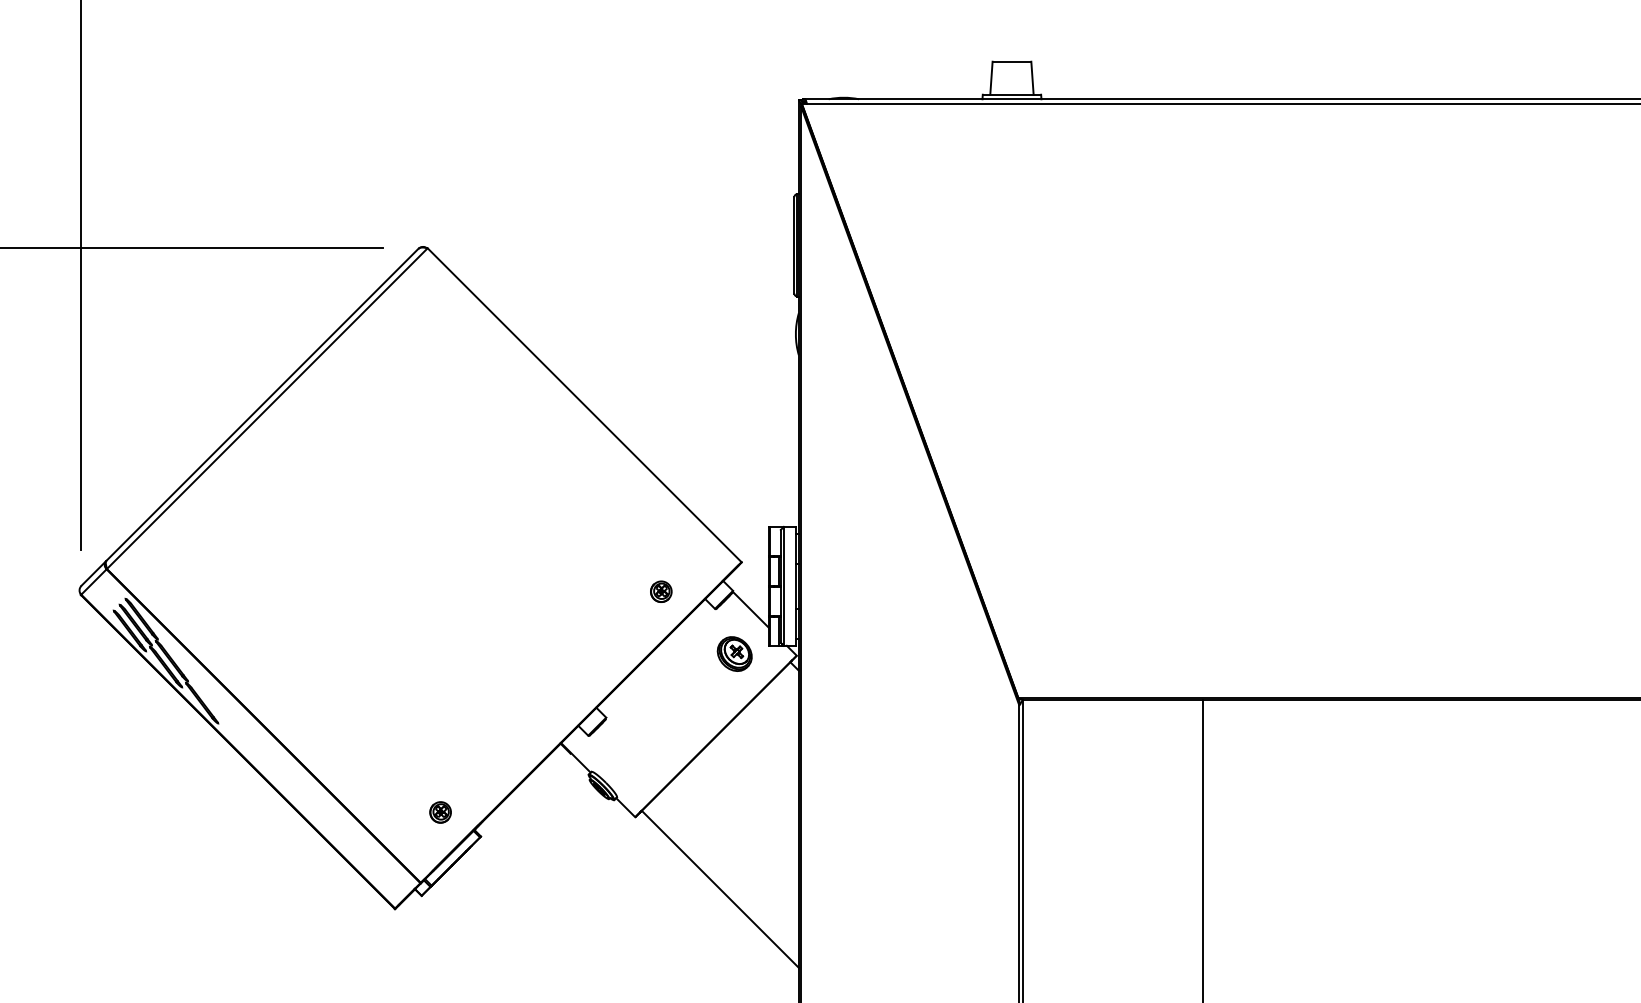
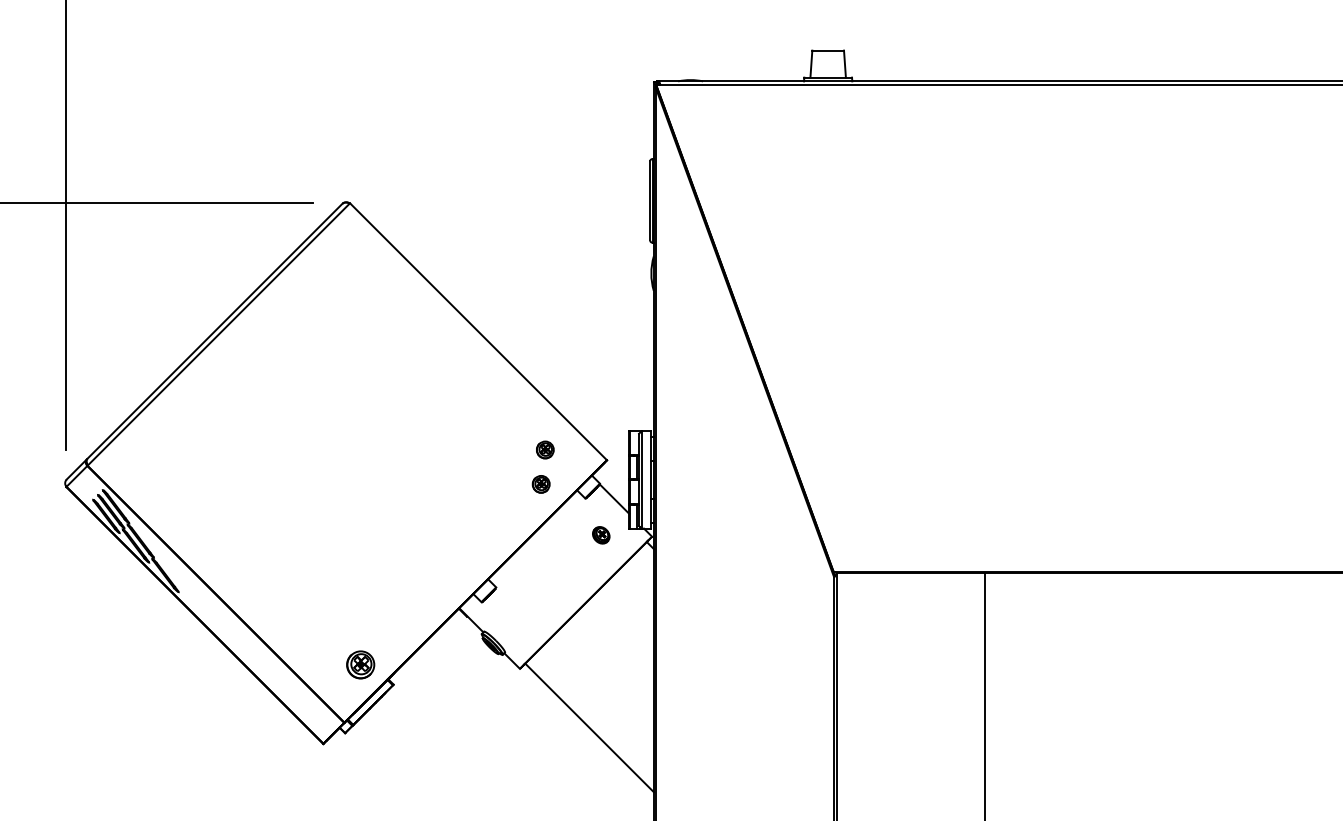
part: (666, 549) -> (545, 449), added
part: (734, 653) -> (601, 534), size x0.6
part: (440, 812) -> (360, 664), size x1.6

